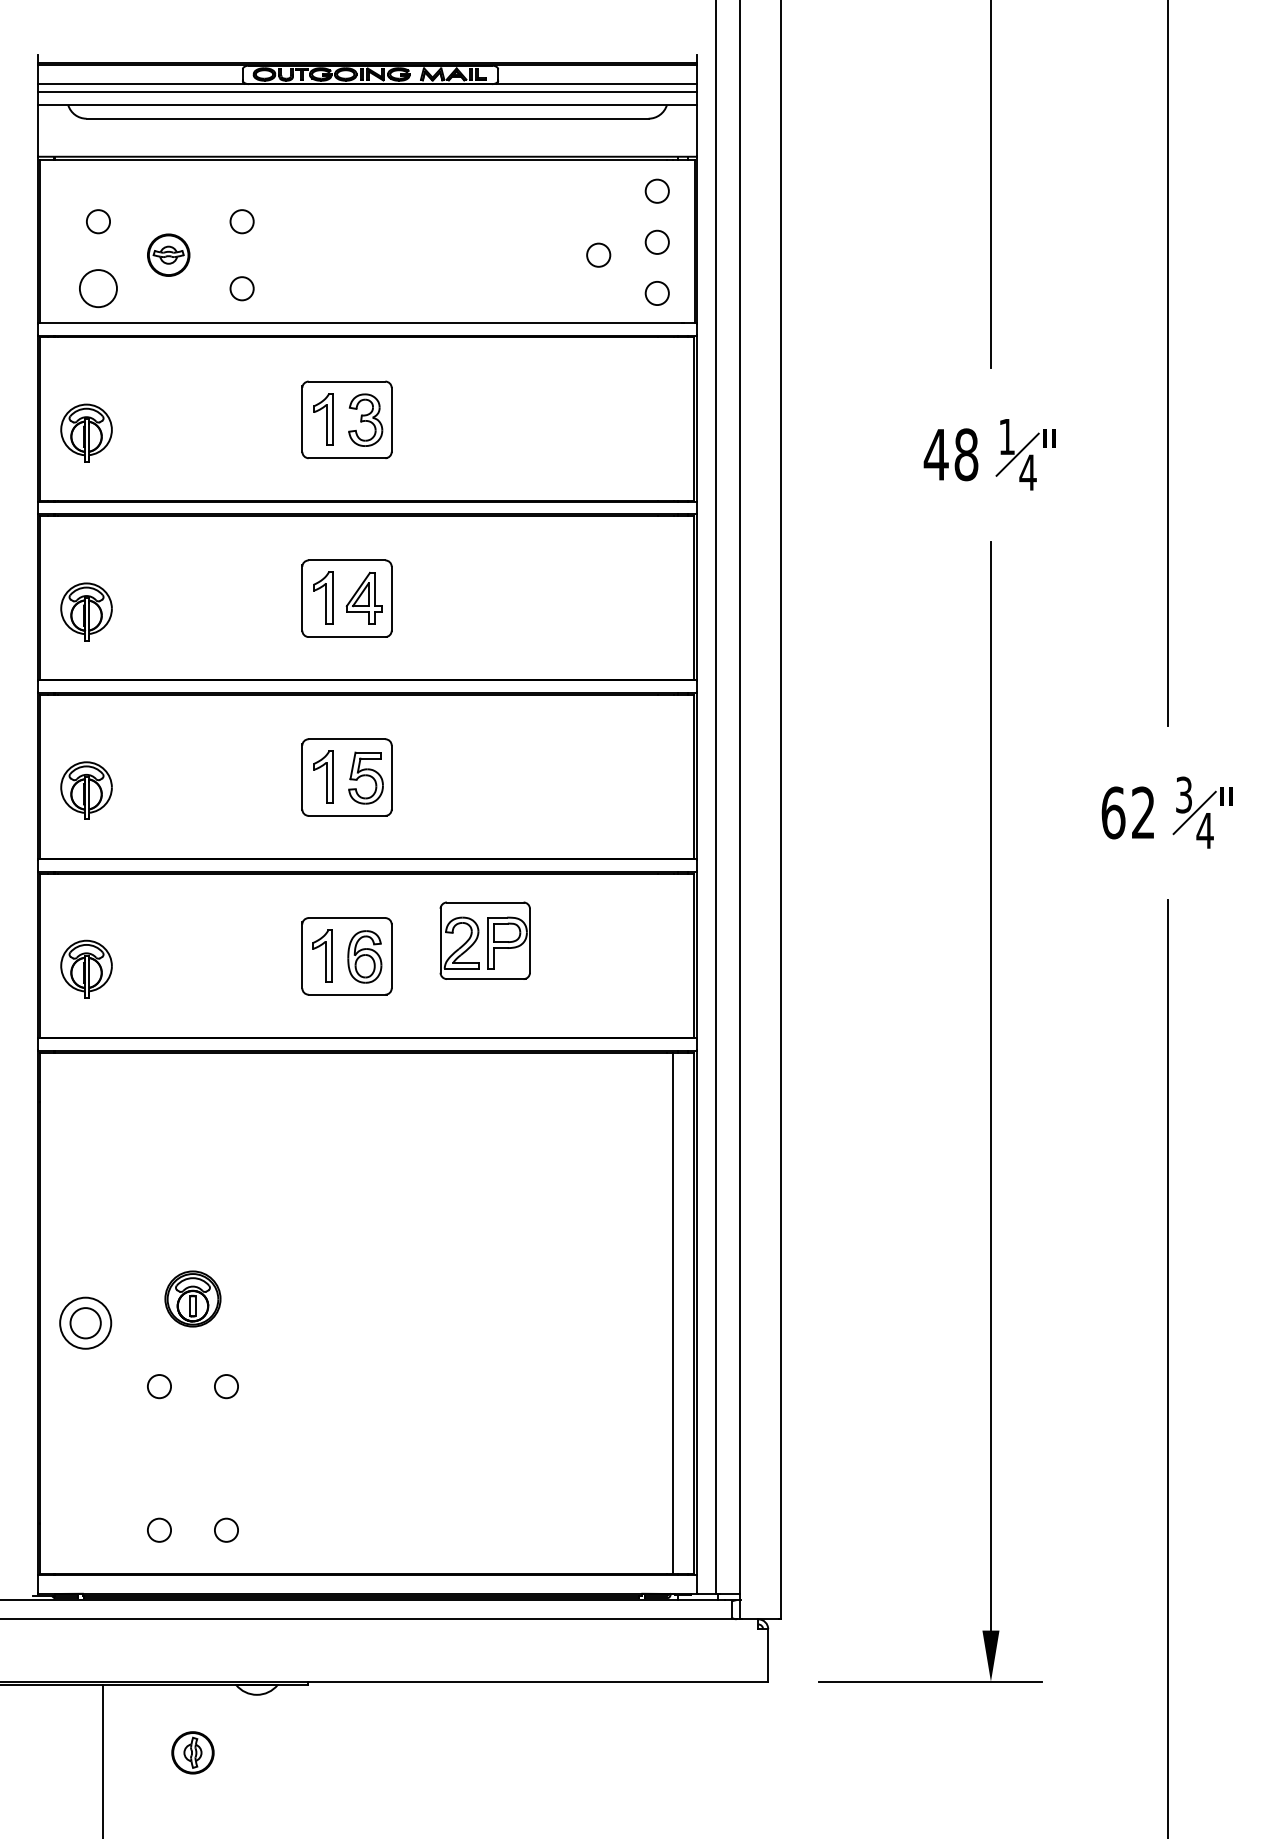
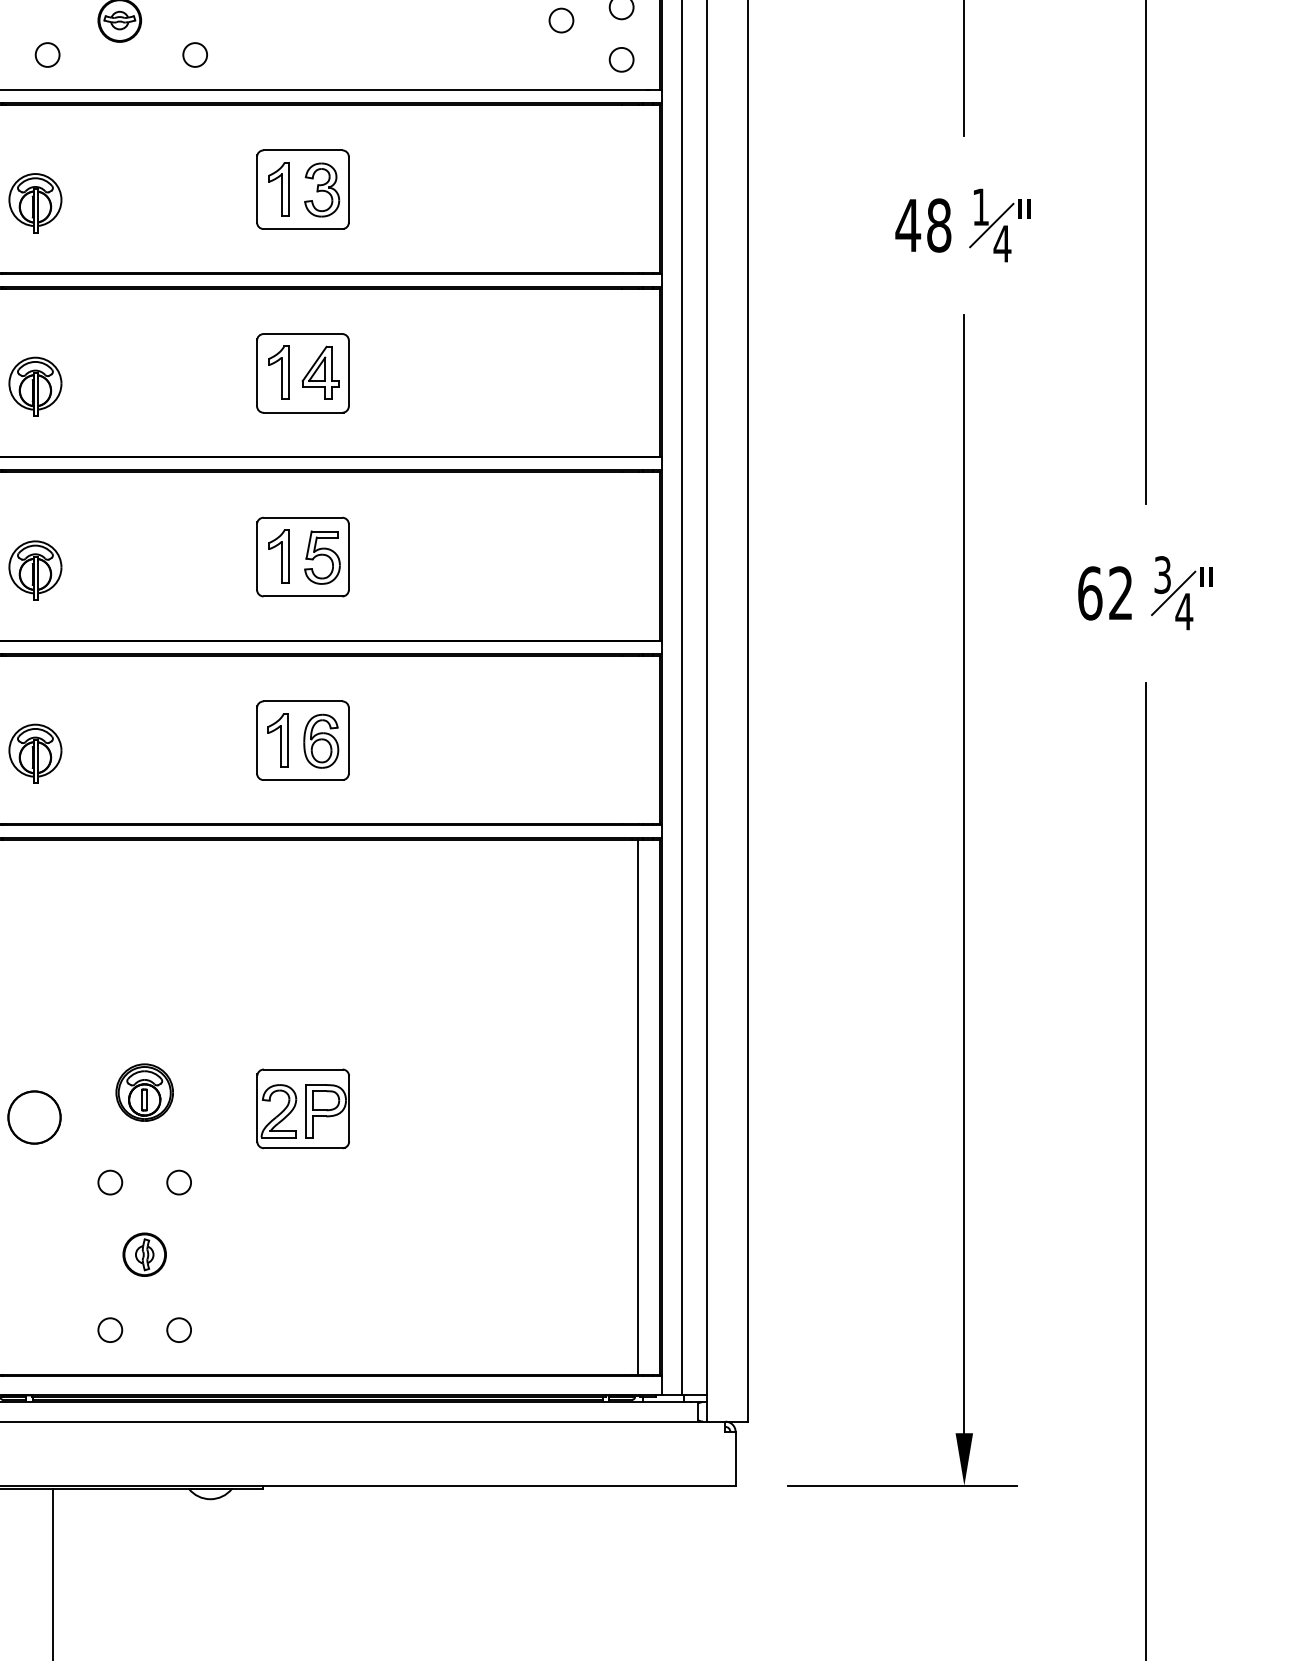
circle: (98, 288) -> (47, 54), size x0.62
part: (484, 940) -> (302, 1108), moved
circle: (85, 1322) -> (34, 1116), size x1.67
part: (192, 1752) -> (144, 1254), moved

